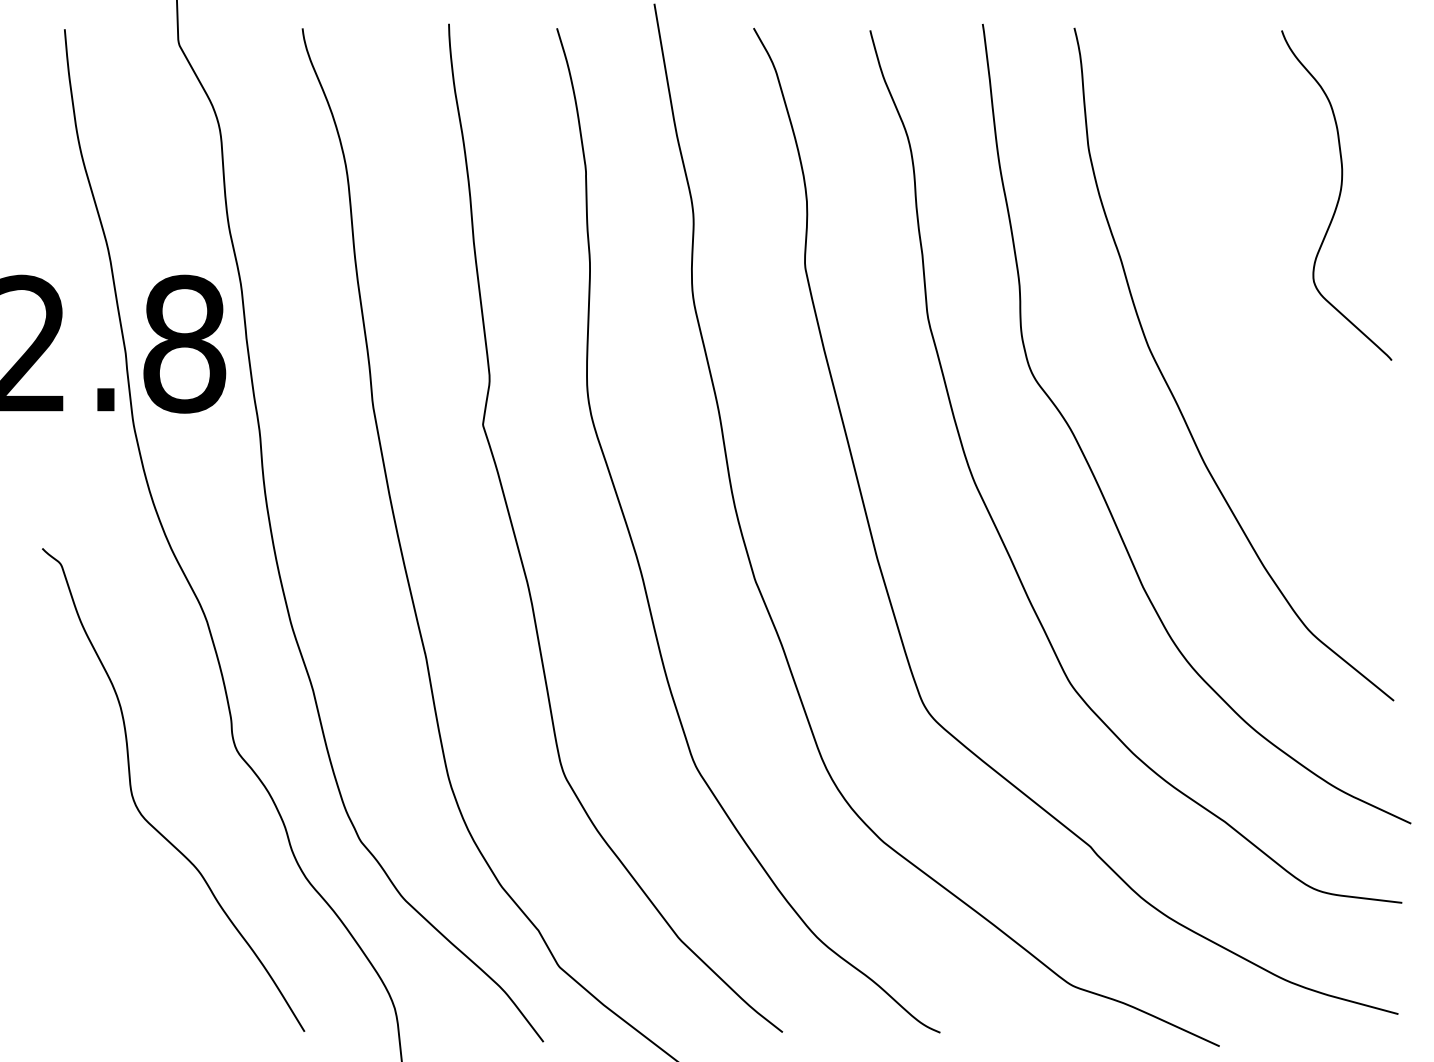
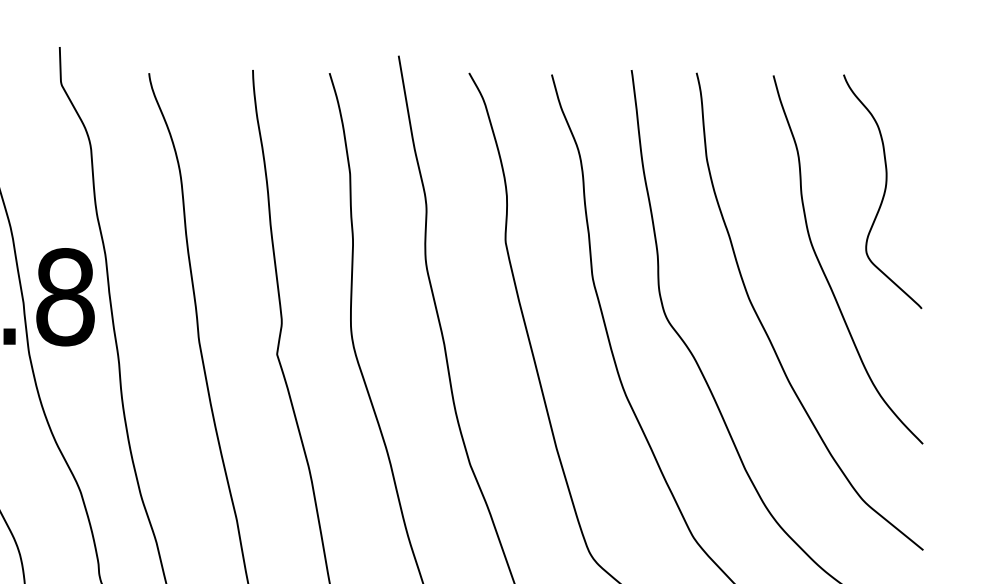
curve: (1254, 308) -> (824, 271), added

